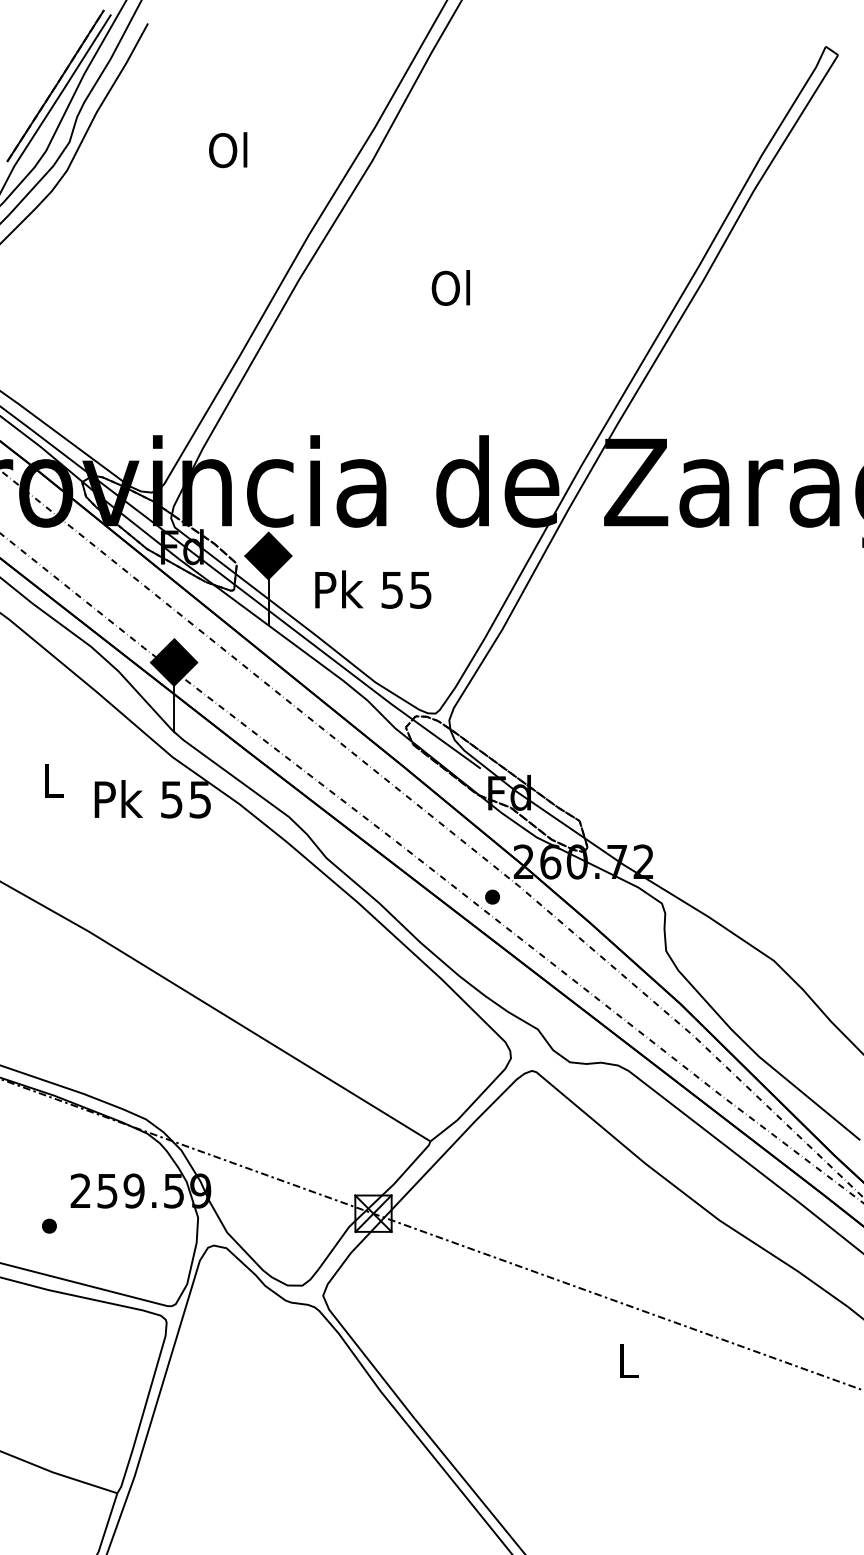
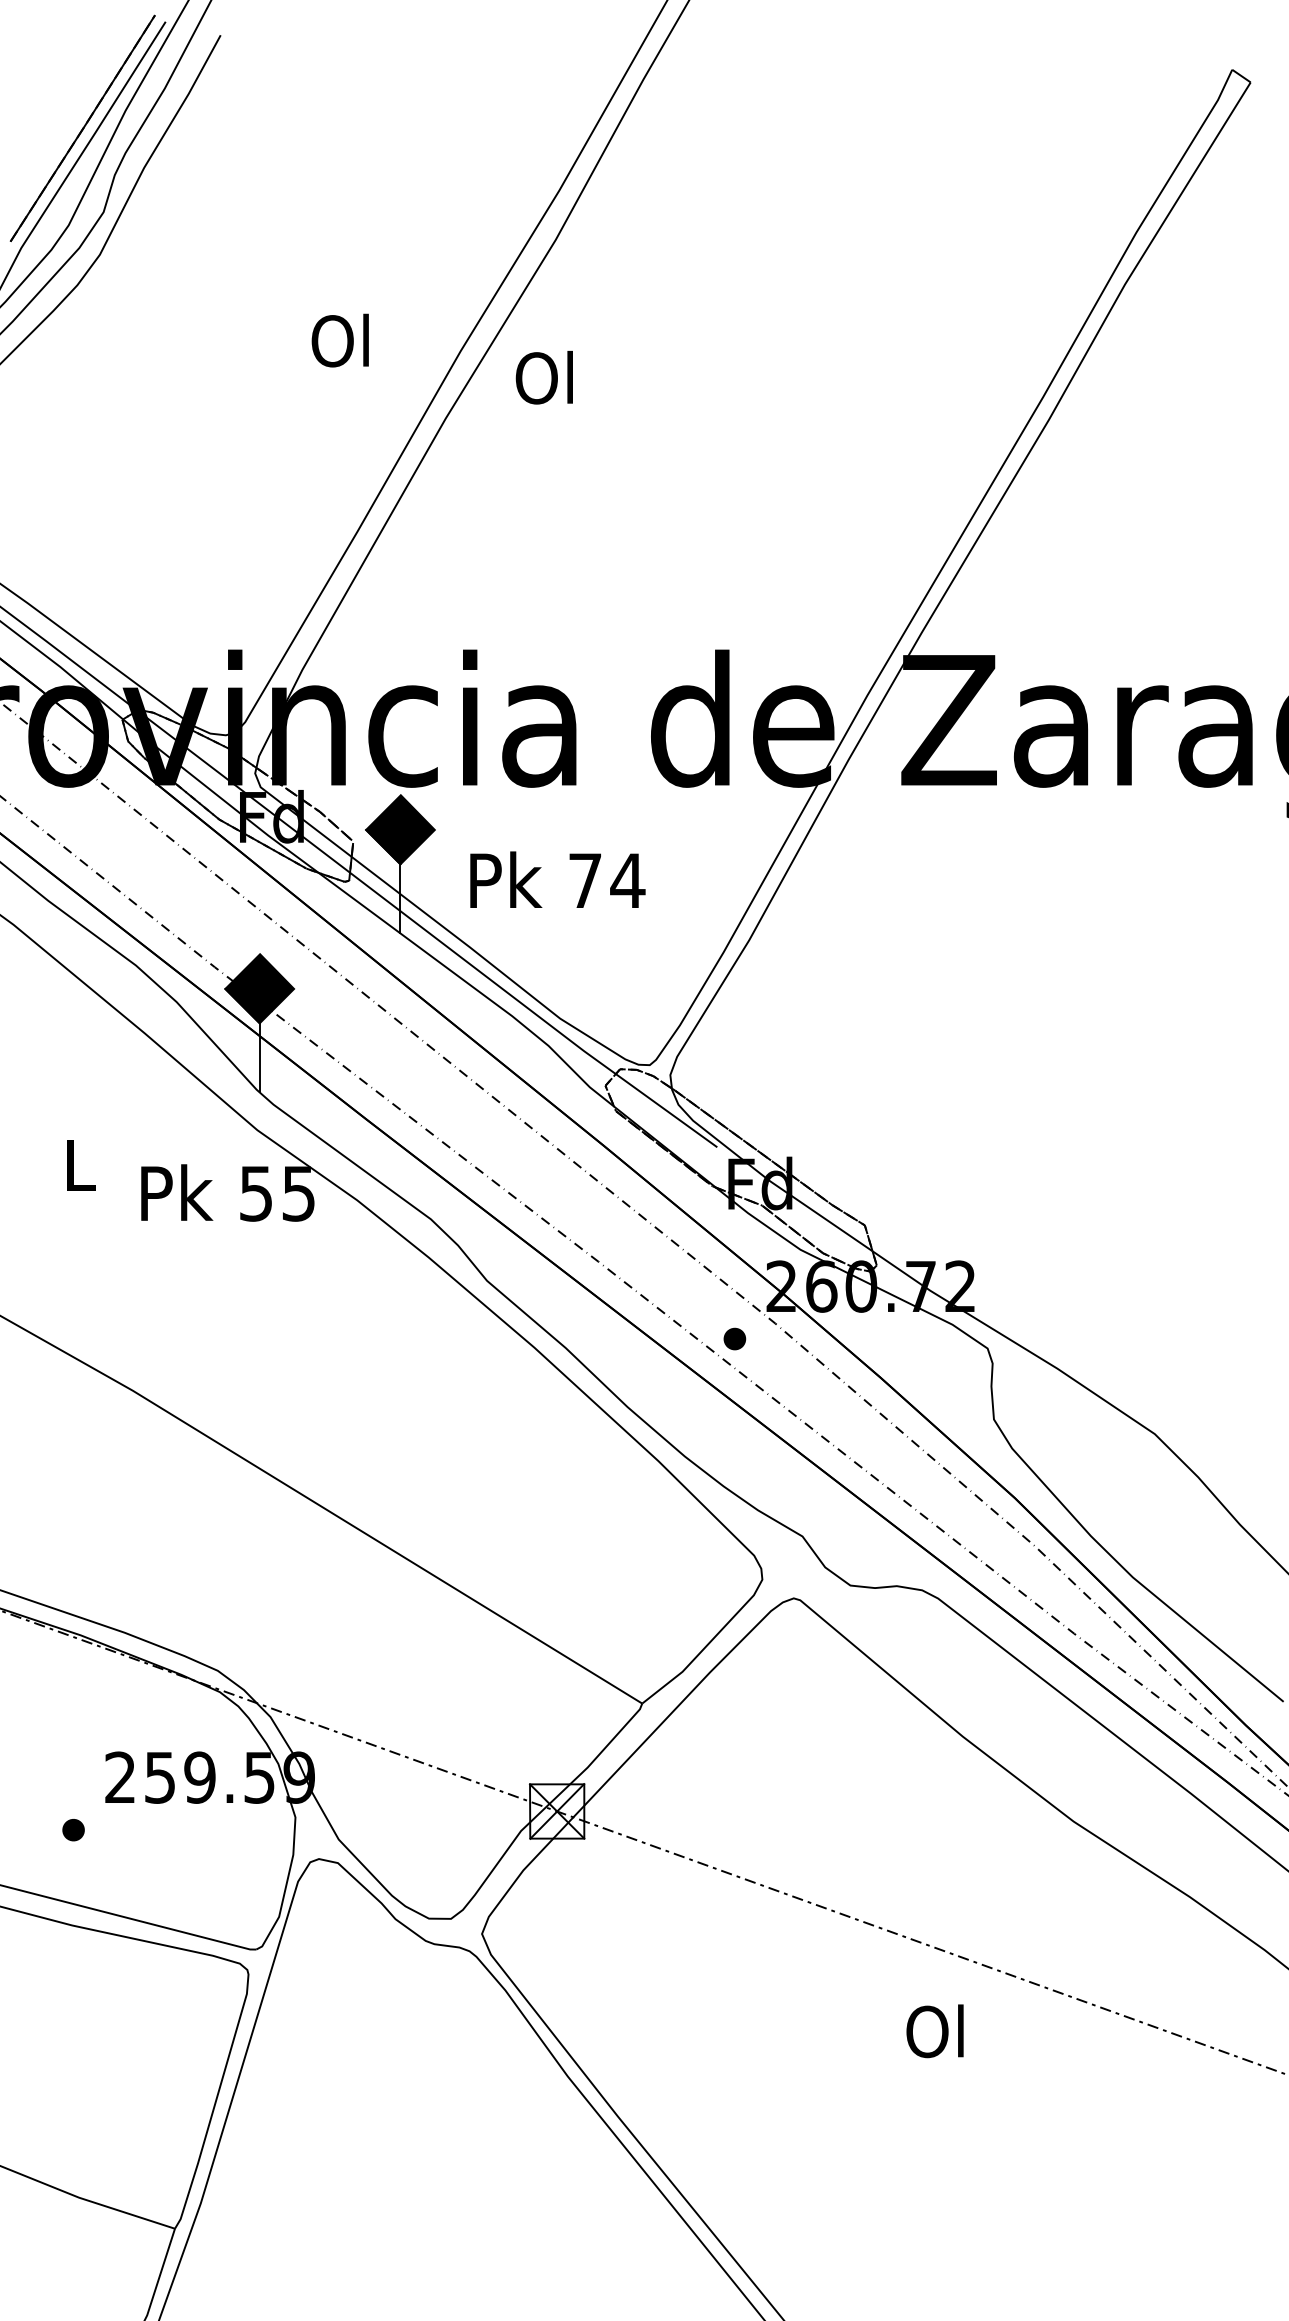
text: (228, 150) -> (340, 341), moved
text: (450, 287) -> (543, 376), moved
text: (406, 590) -> (606, 881), 55 -> 74
text: (626, 1360) -> (934, 2030), L -> Ol

